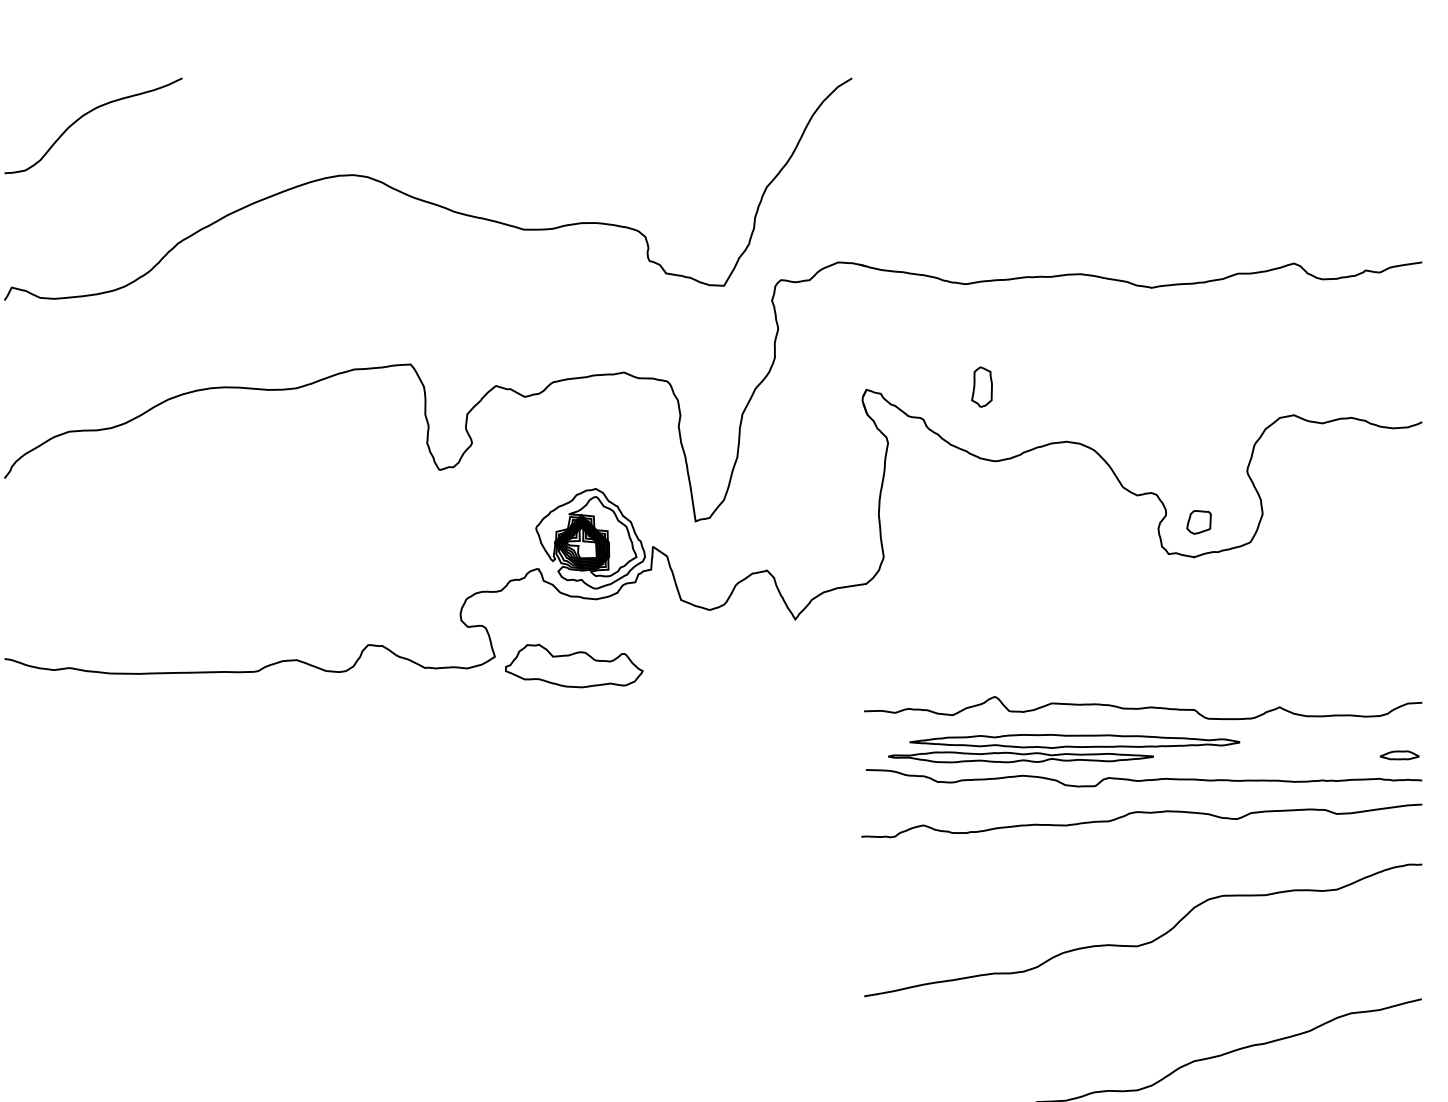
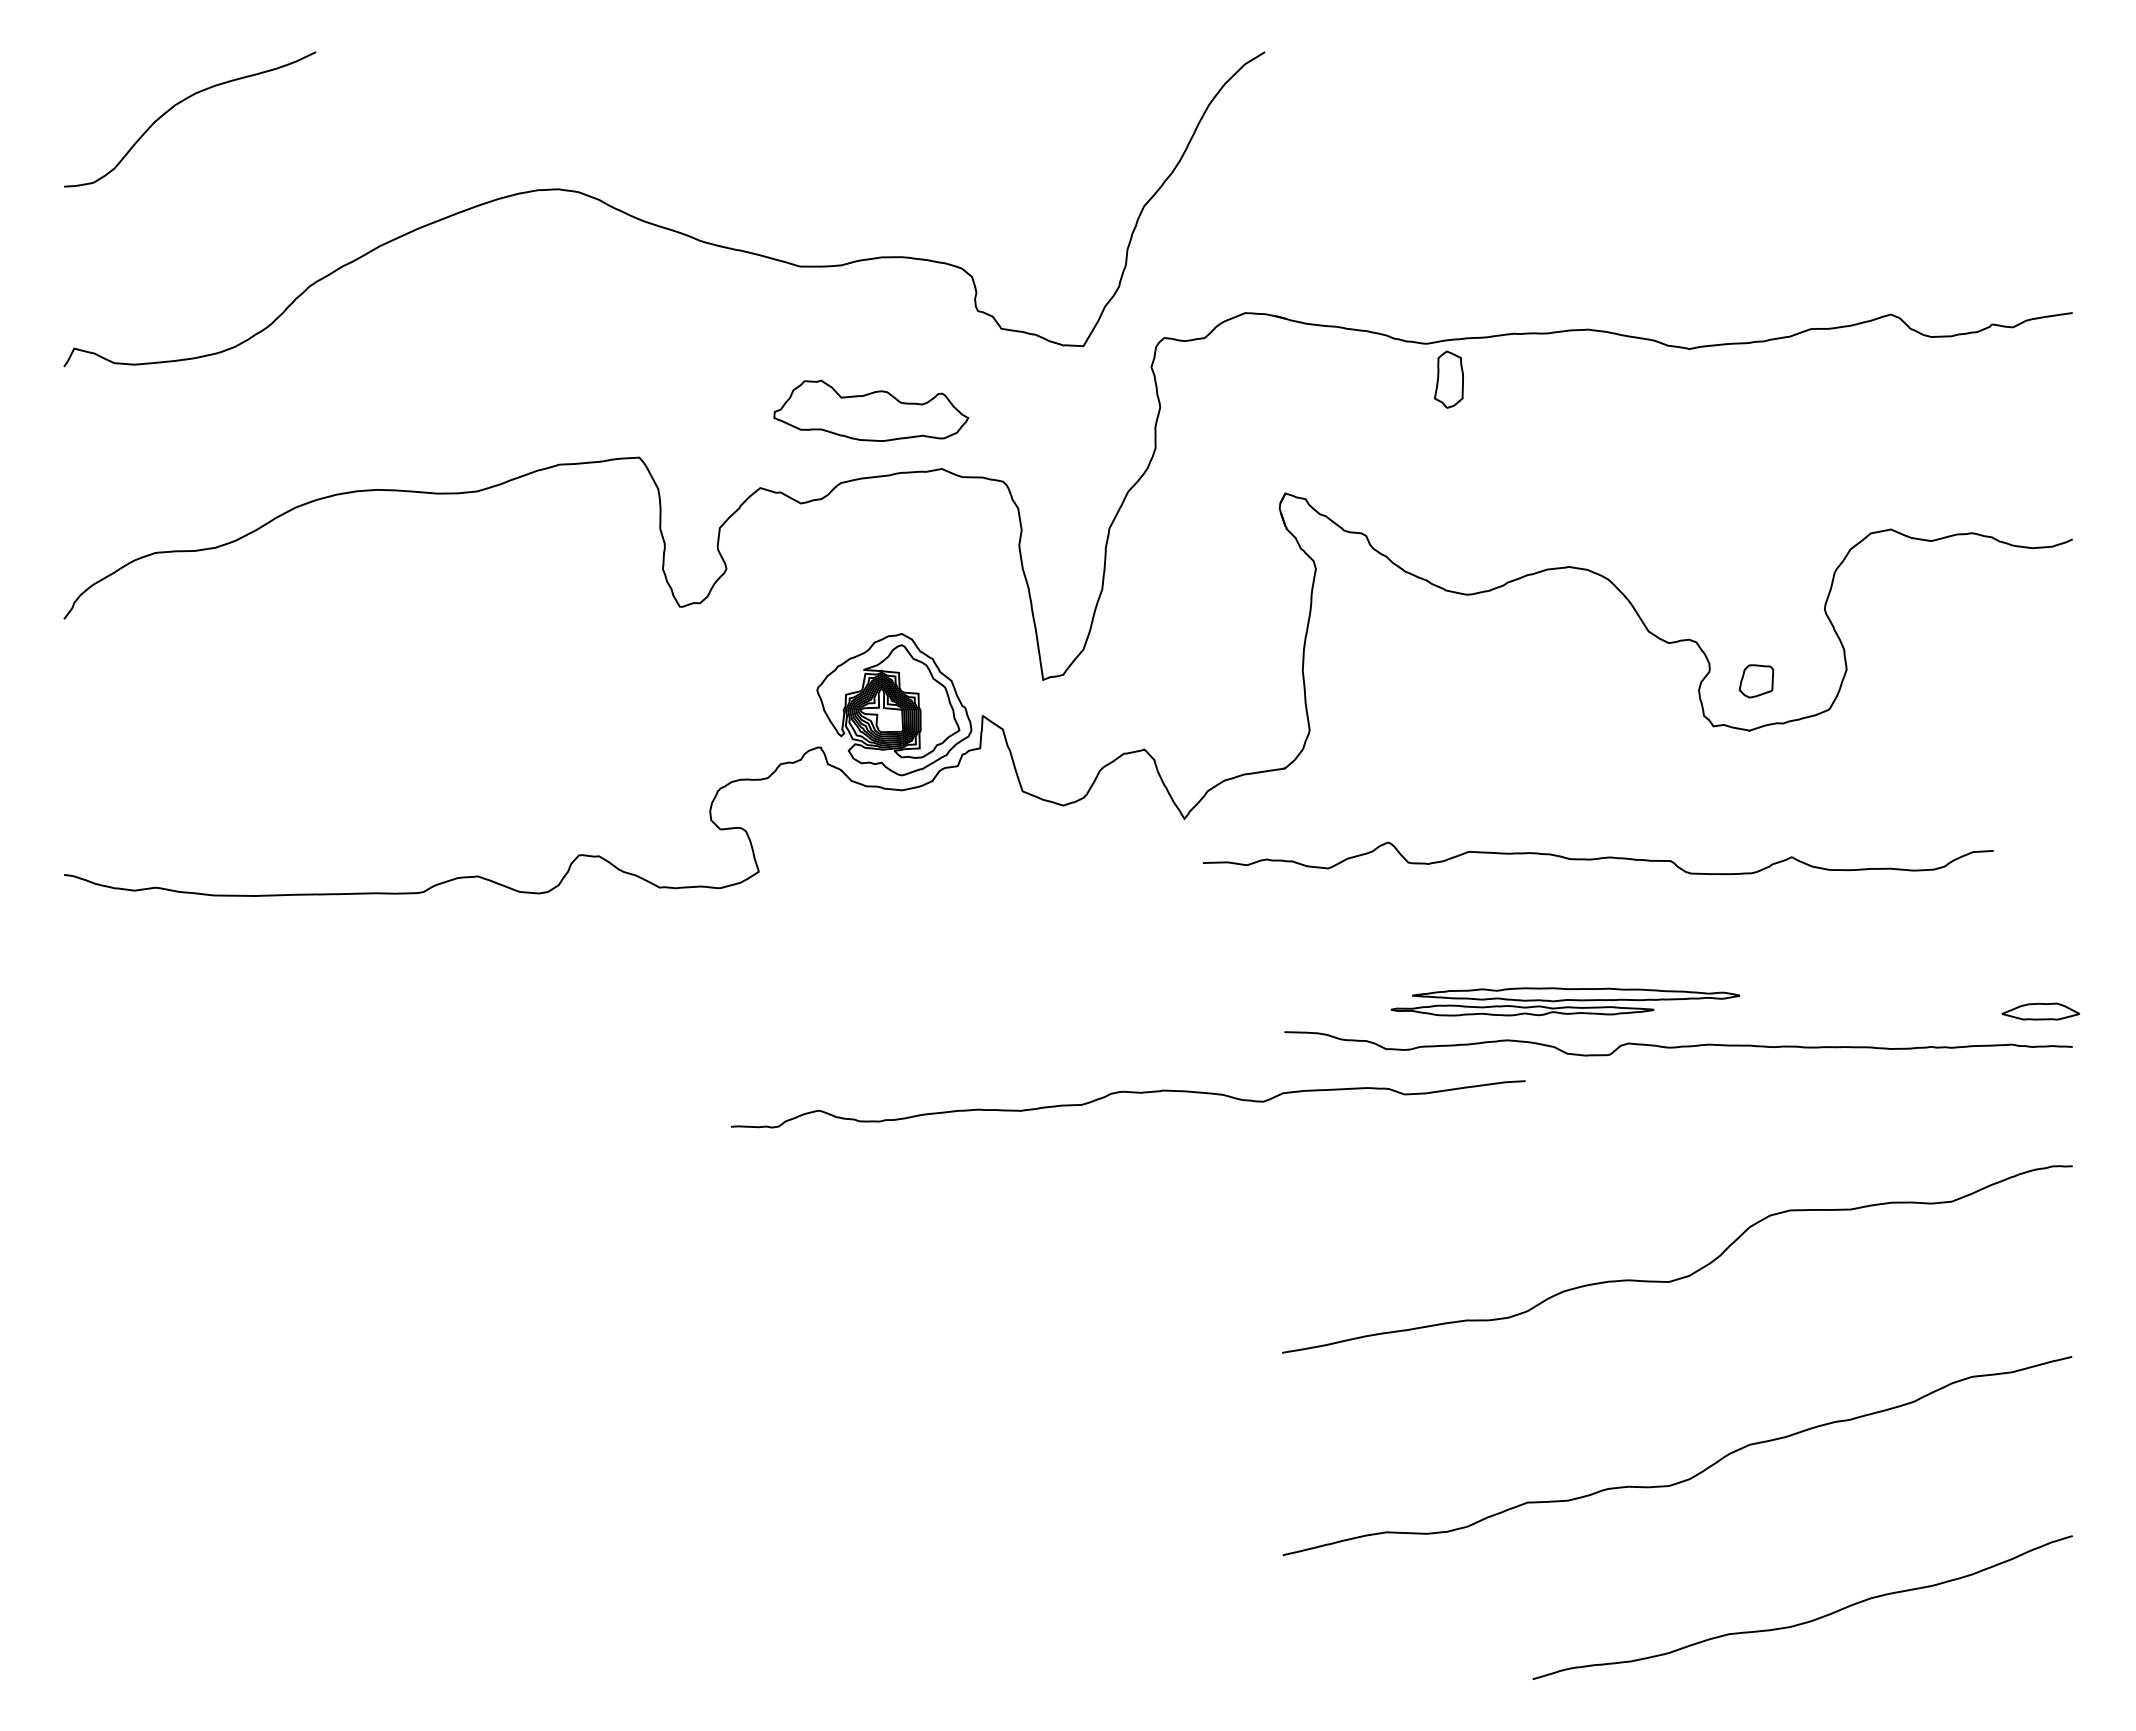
part: (981, 386) -> (1448, 379), moved
part: (574, 665) -> (871, 410), moved
curve: (1143, 707) -> (1598, 857), moved
part: (1064, 748) -> (1565, 1001), size x0.7
part: (1399, 754) -> (2040, 1010), size x1.4
curve: (1143, 813) -> (1130, 1093), moved

